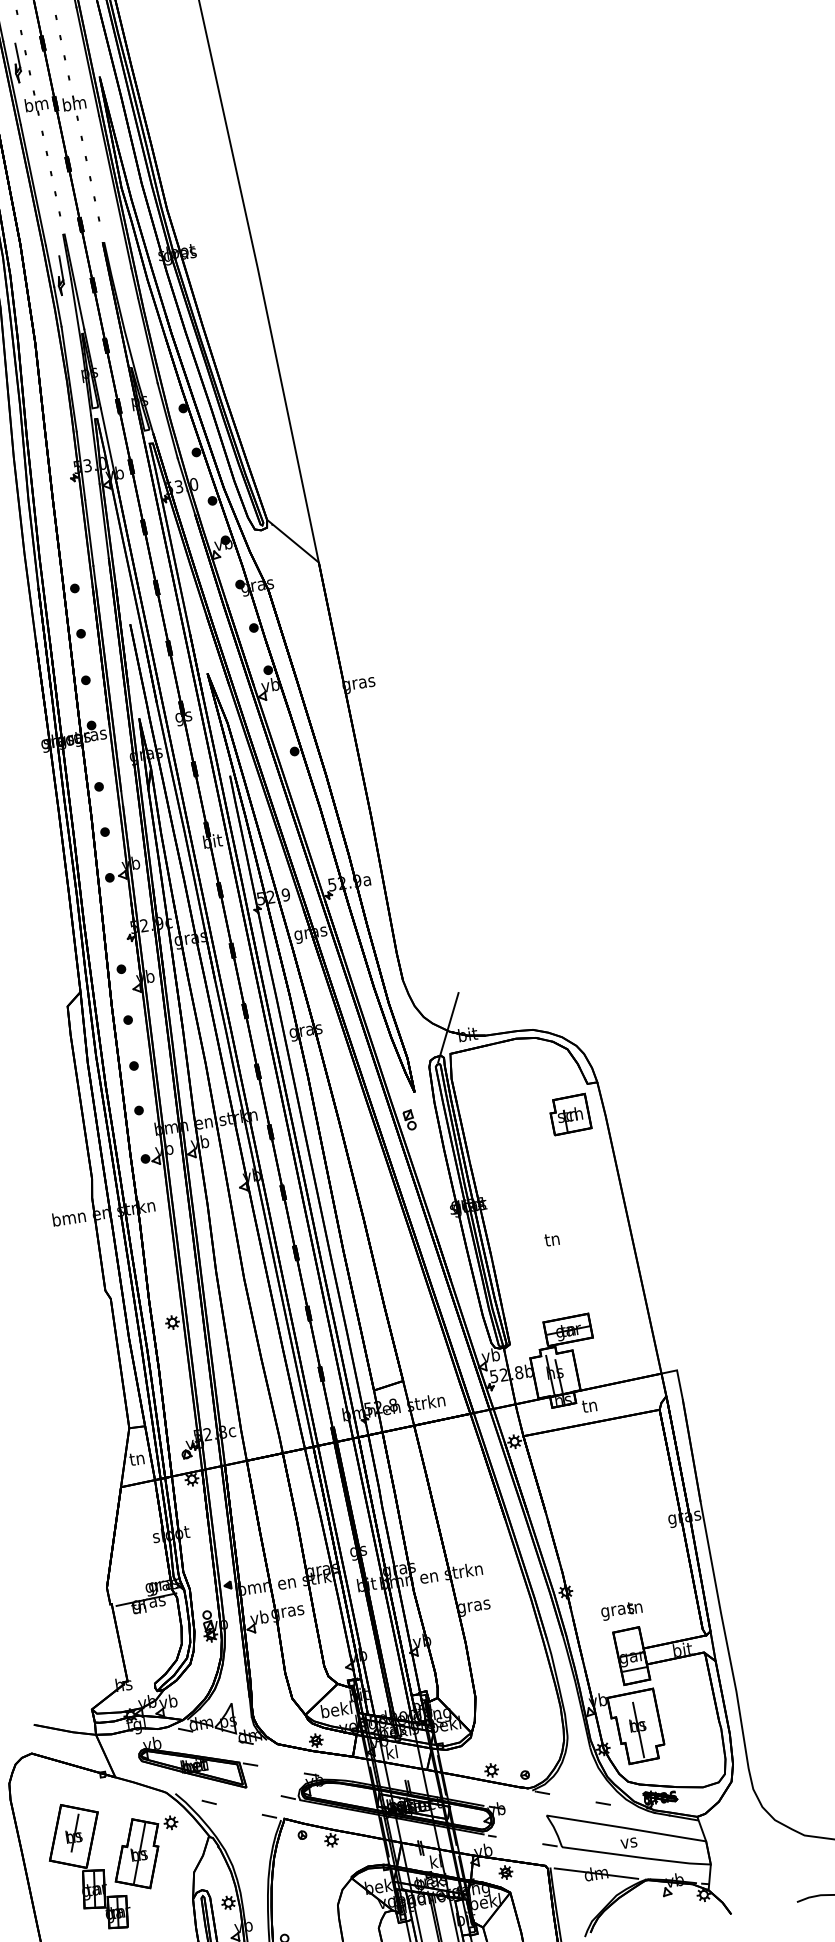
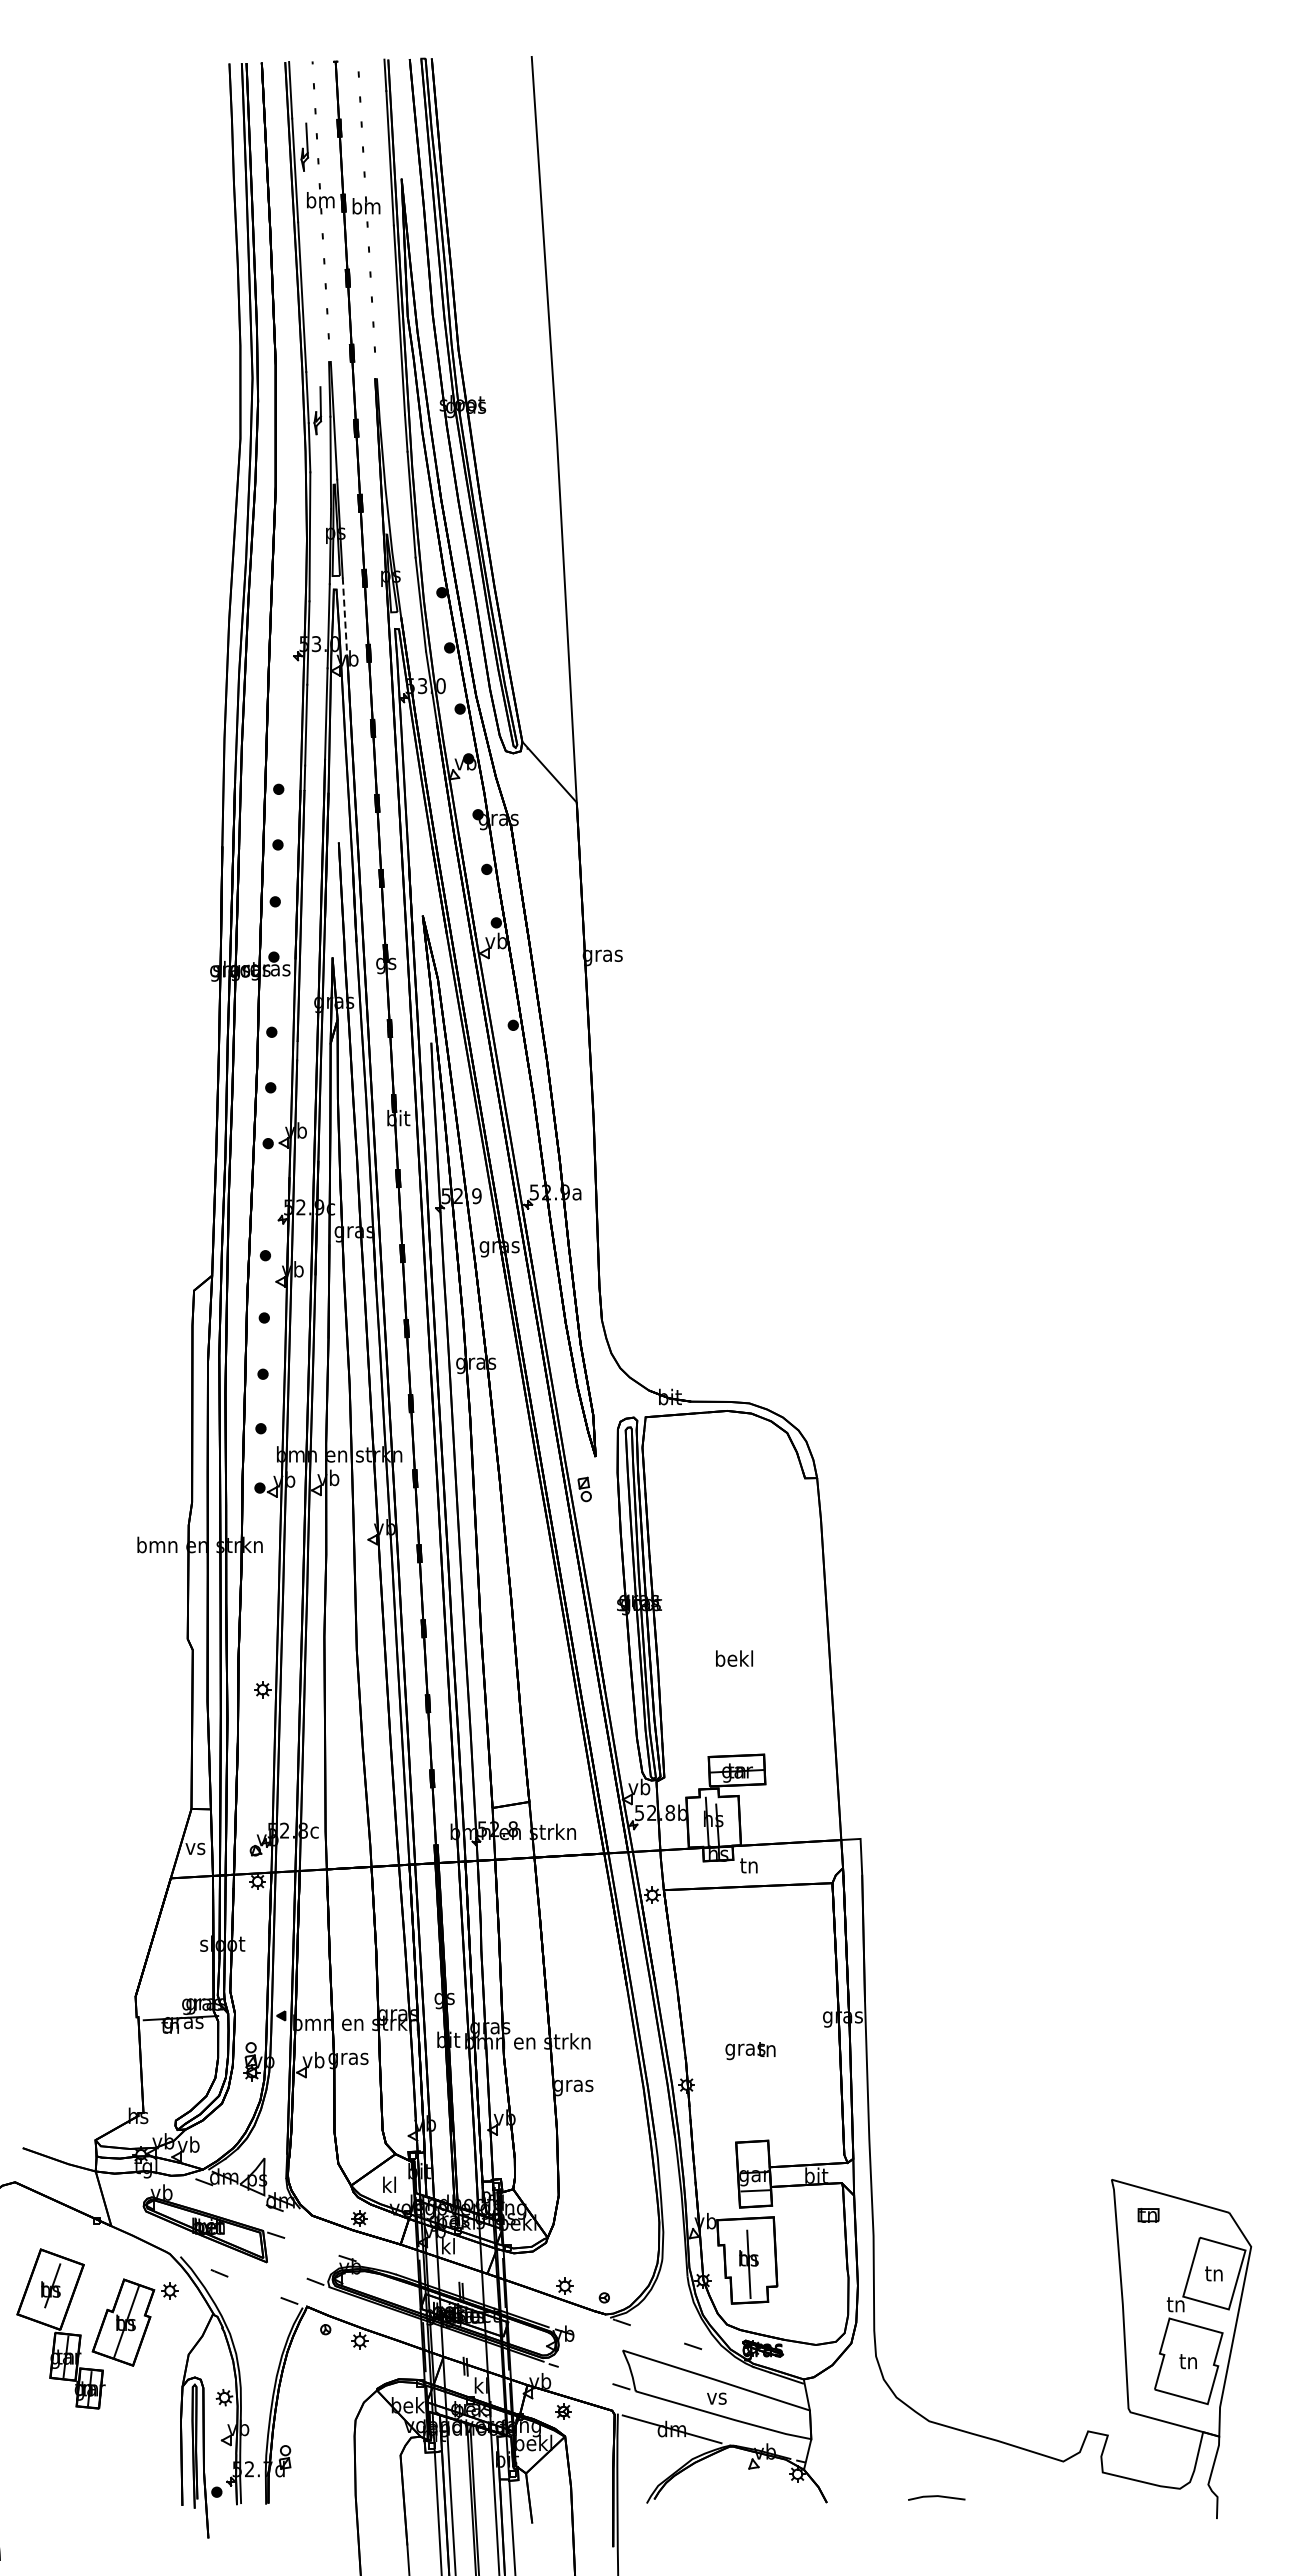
line: (108, 440) -> (345, 617), solid -> dashed
line: (448, 1027) -> (647, 1385), removed
part: (570, 1114) -> (778, 1511), removed
text: (552, 1239) -> (734, 1658), tn -> bekl
text: (137, 1459) -> (195, 1847), tn -> vs
text: (621, 1611) -> (750, 2051), moved
text: (336, 1709) -> (389, 2184), bekl -> kl

